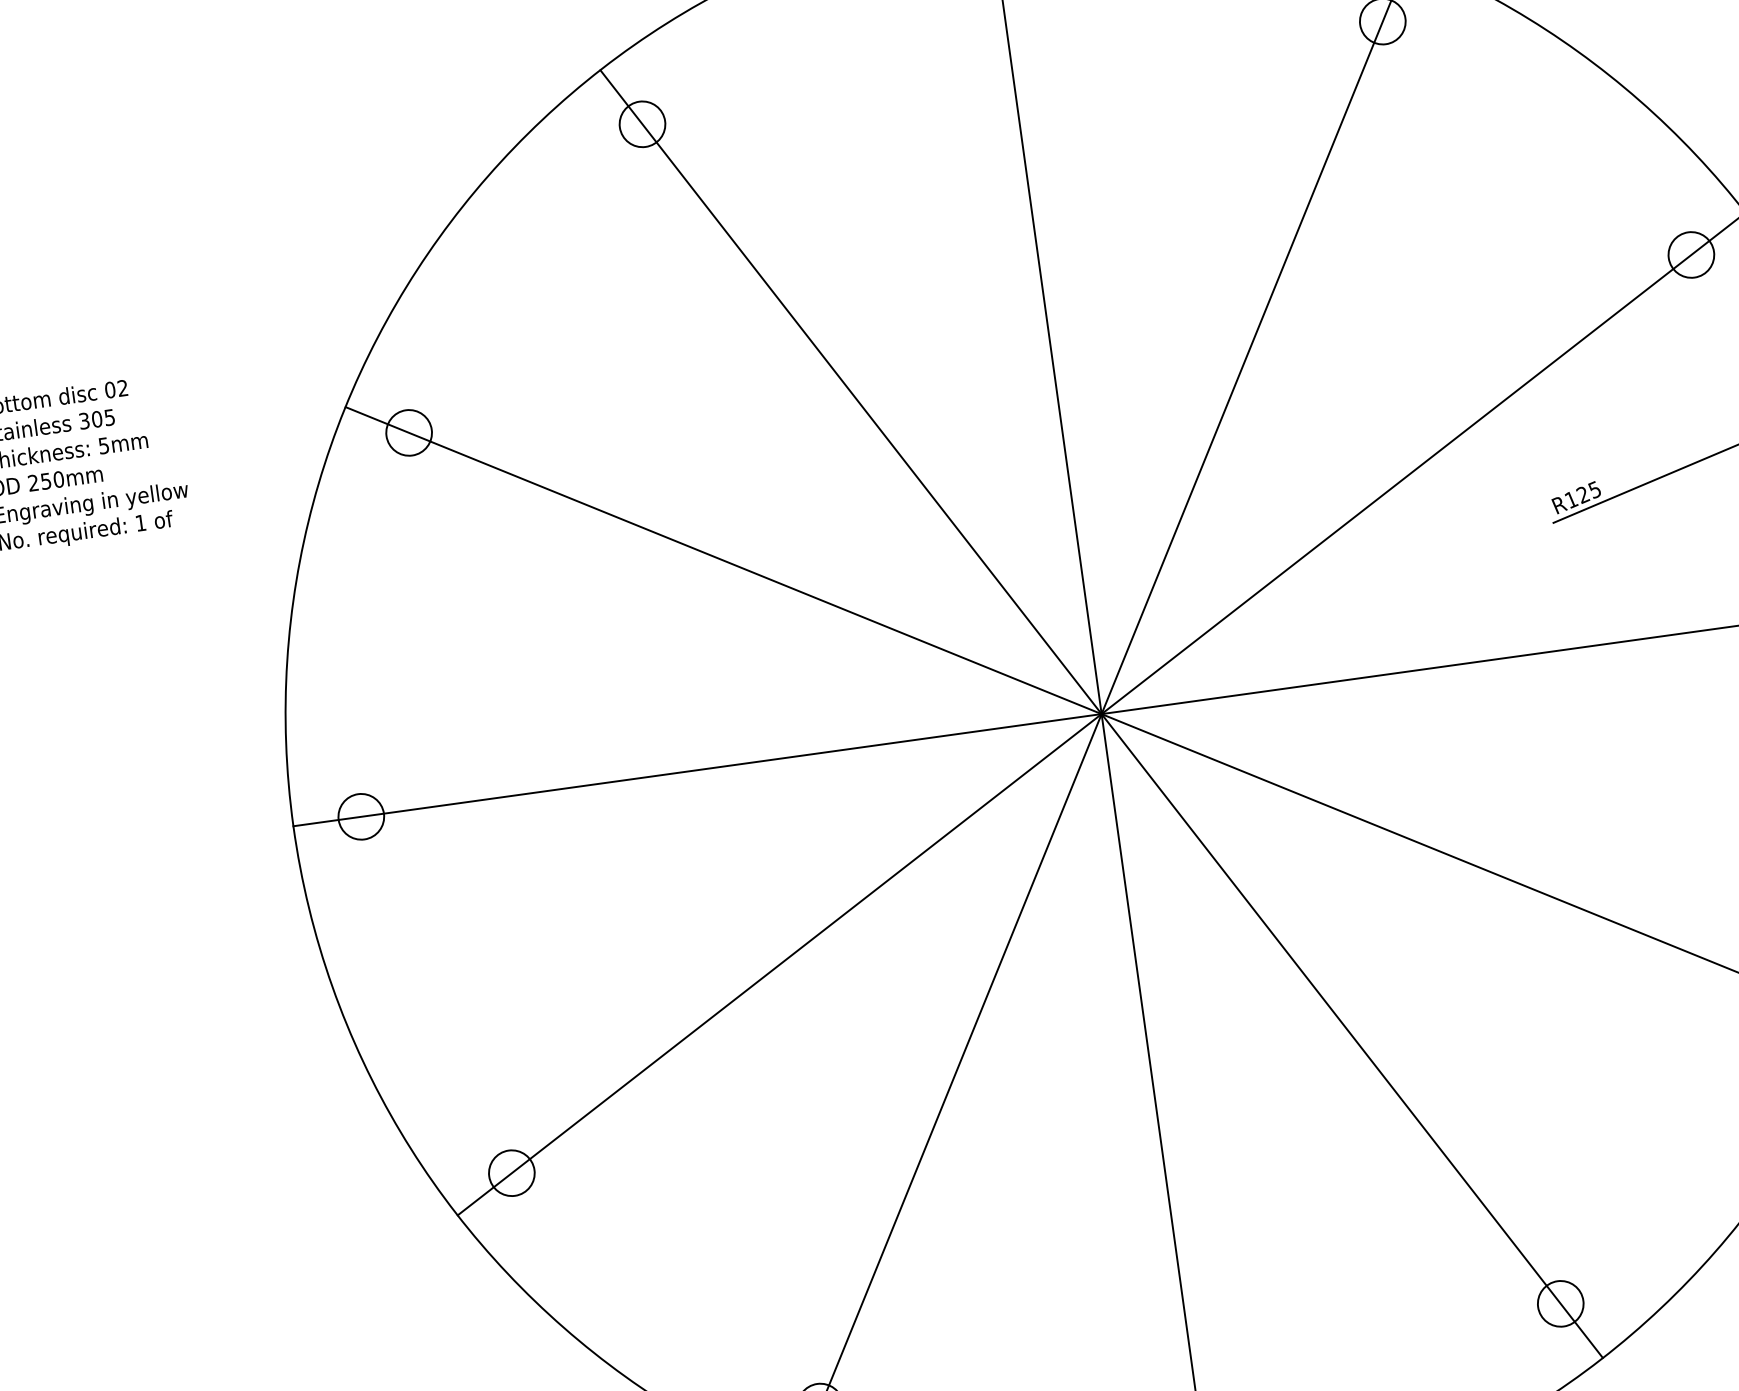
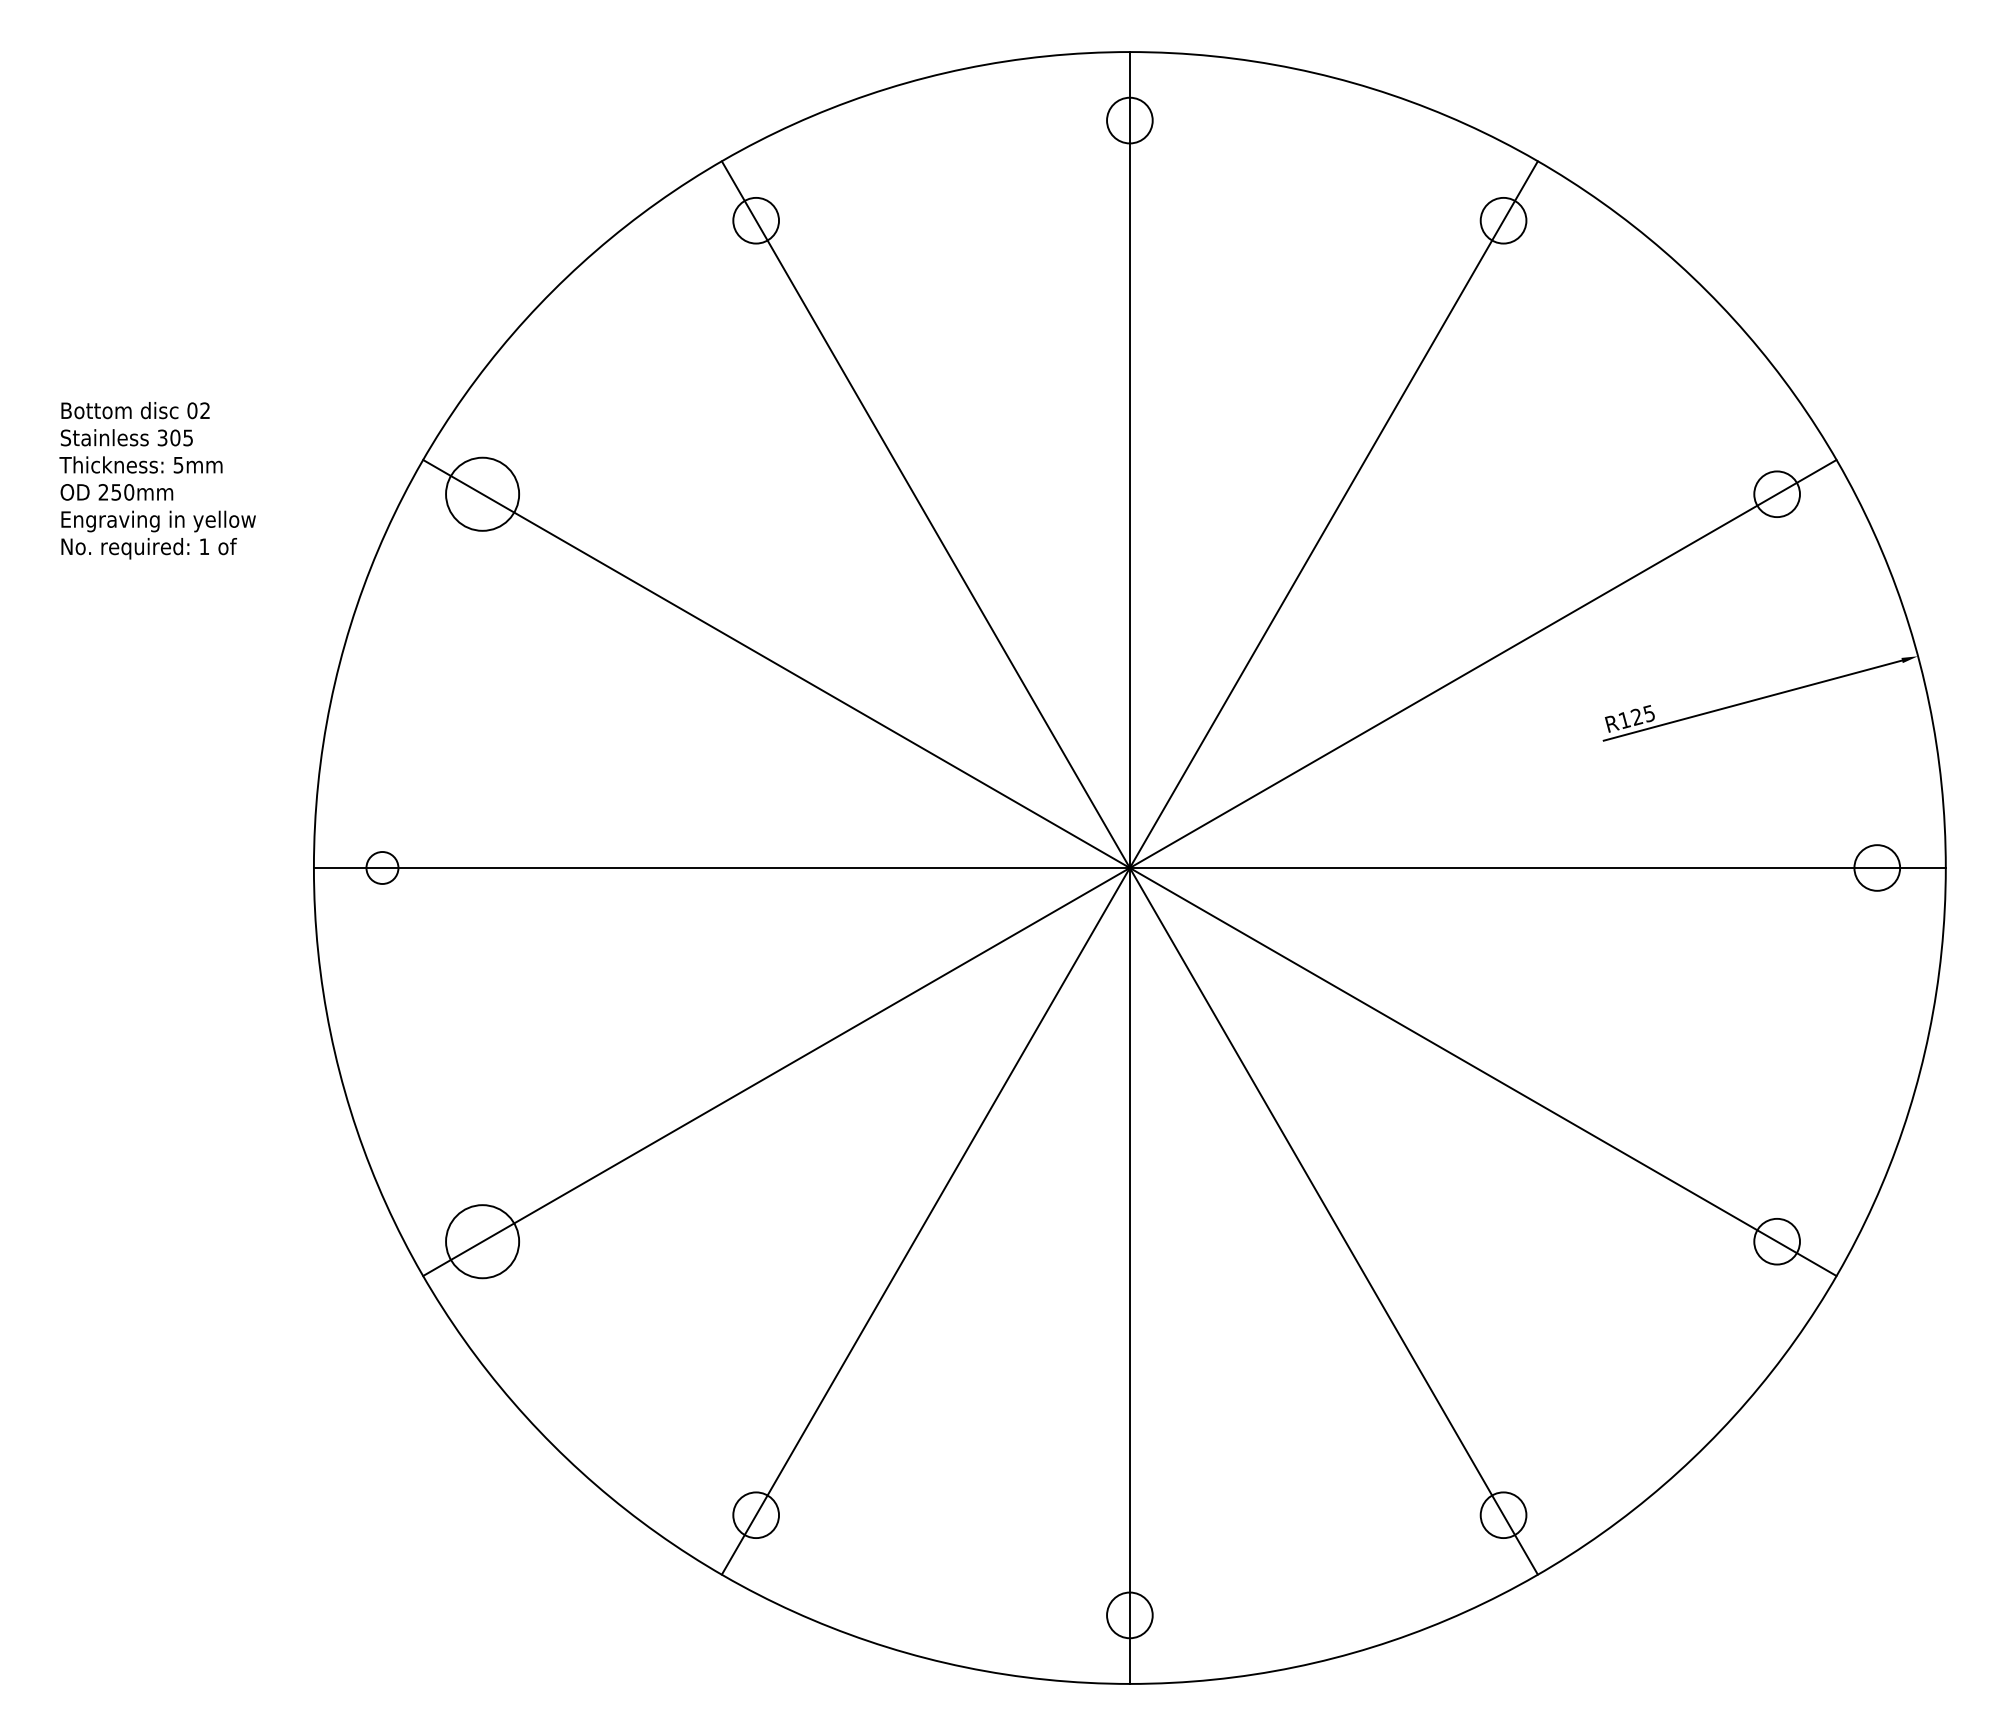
circle: (409, 433) -> (482, 494), size x1.6
circle: (361, 816) -> (382, 867), size x0.7
circle: (511, 1173) -> (482, 1241), size x1.6

